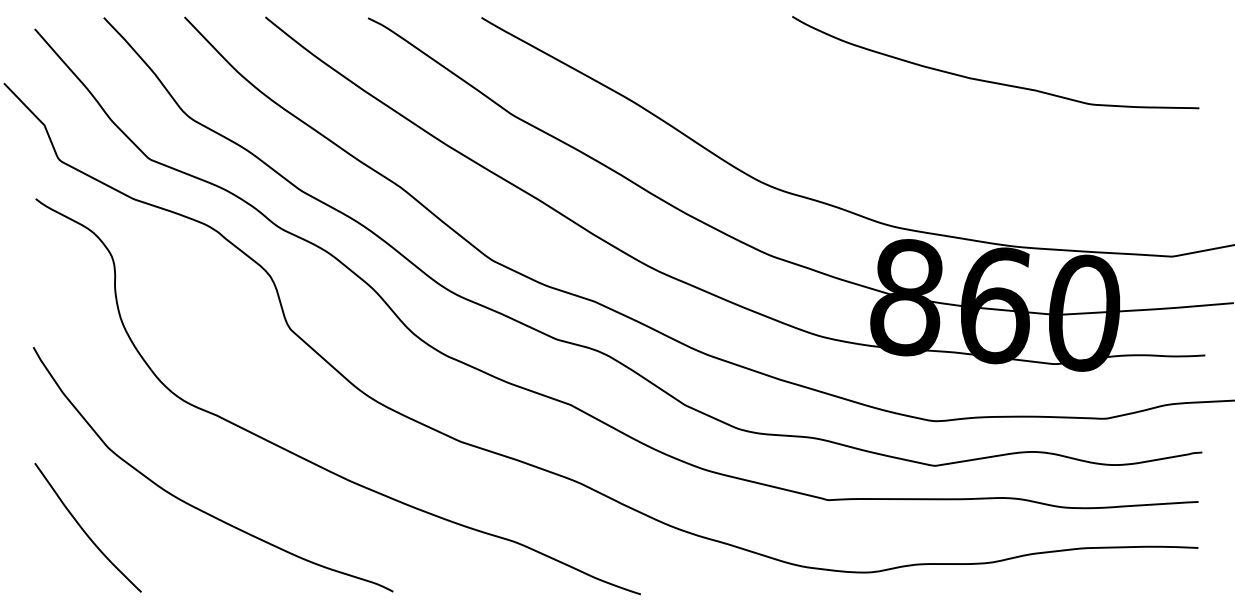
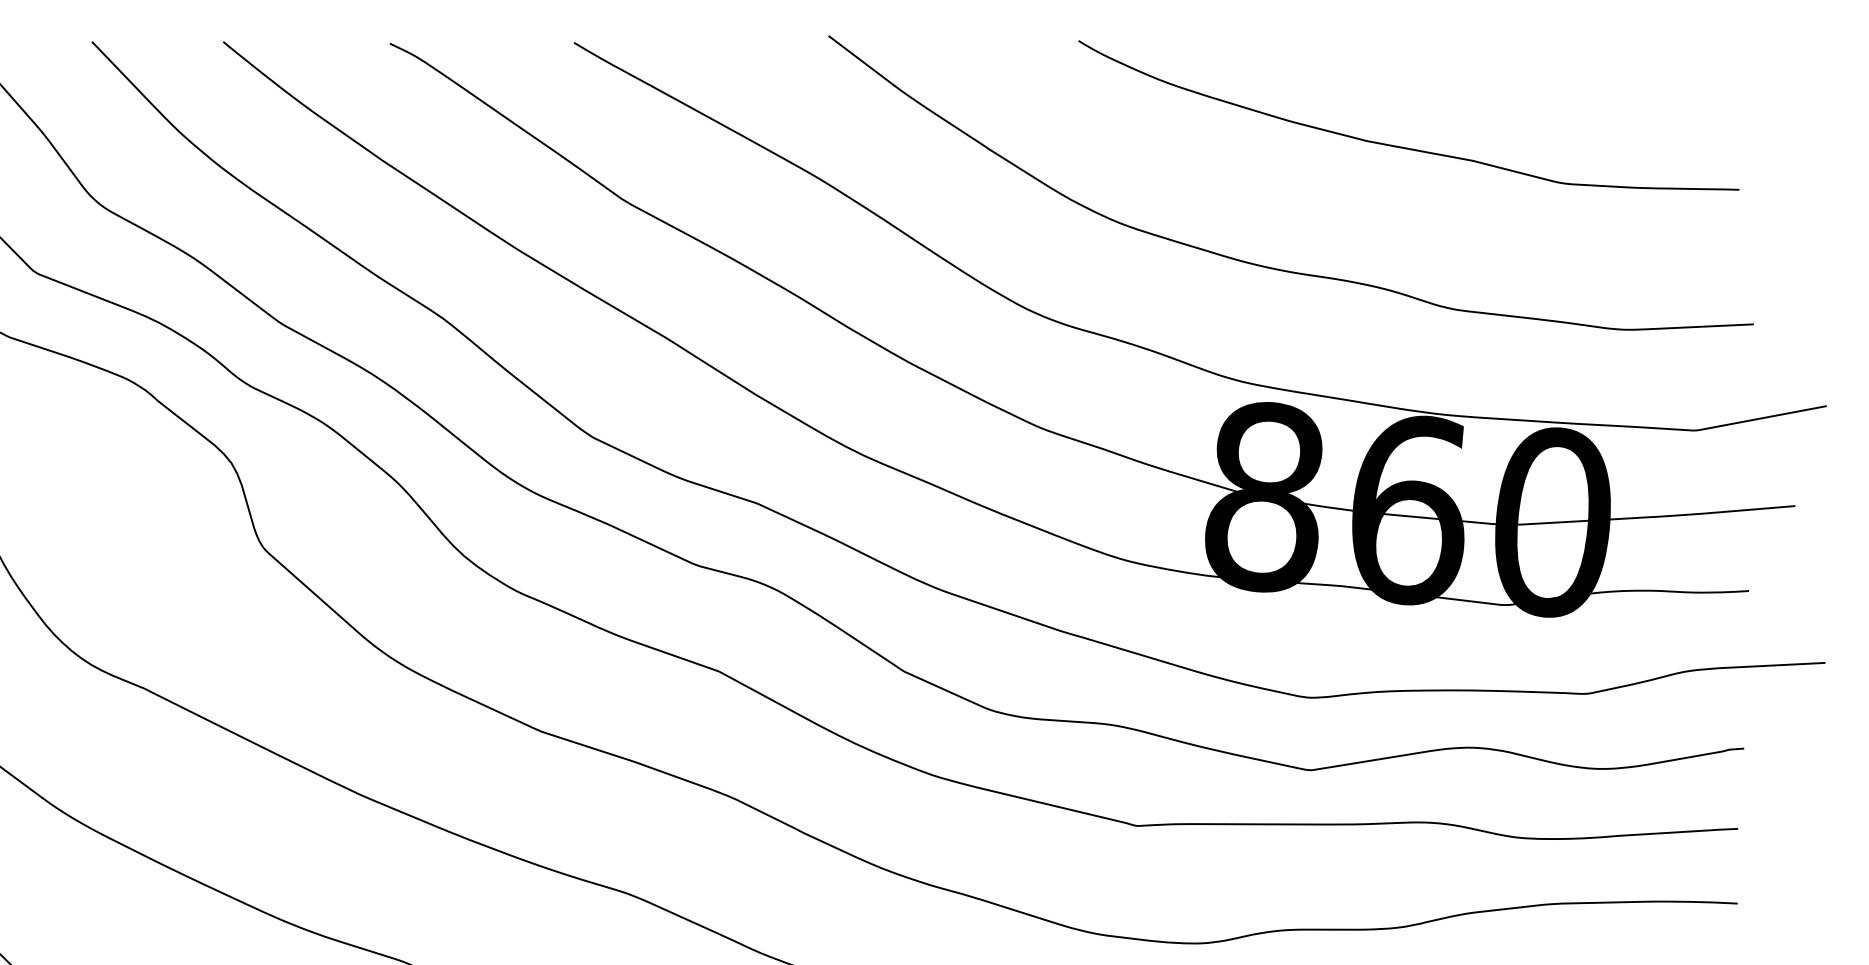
curve: (911, 155) -> (1272, 266), added

